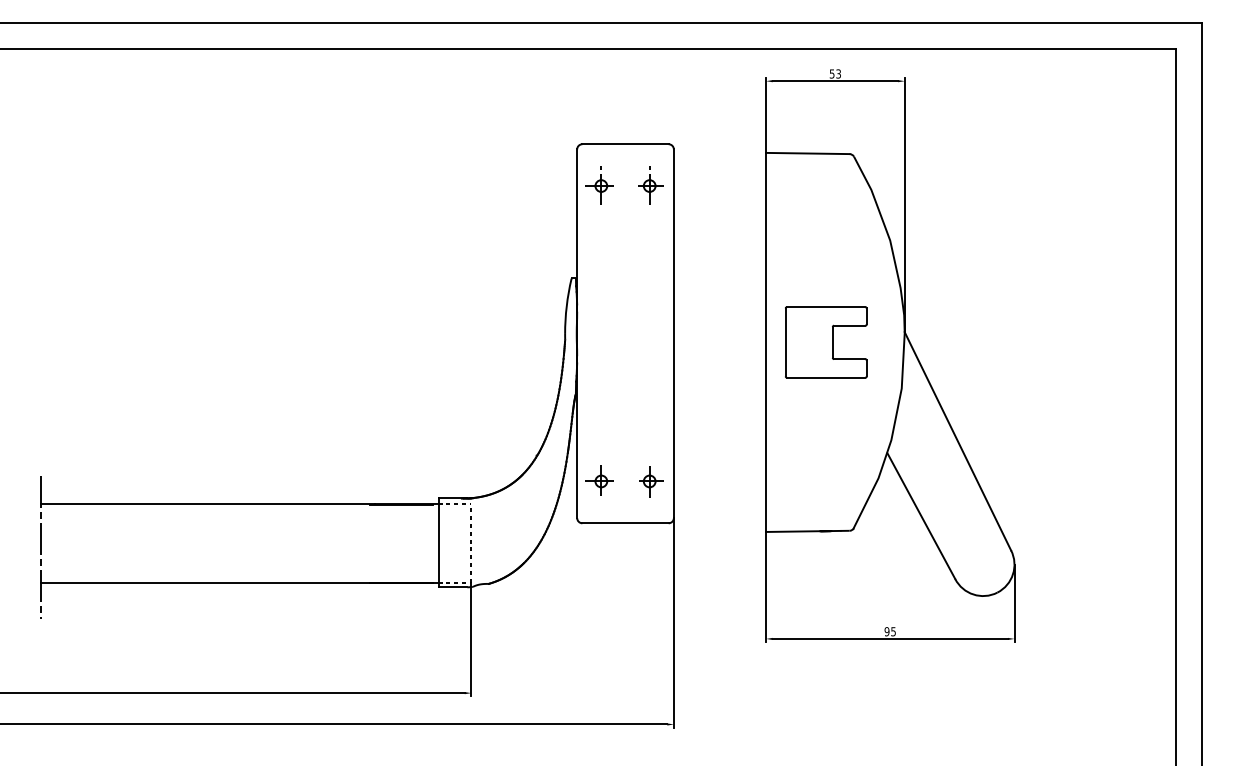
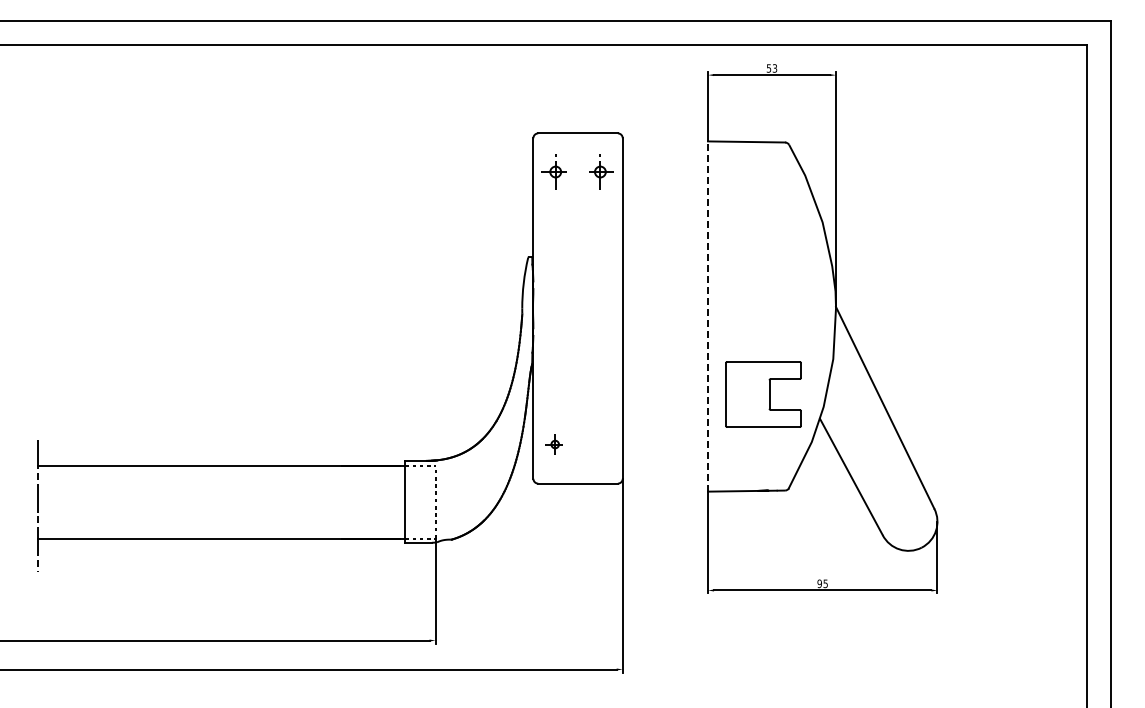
line: (766, 342) -> (708, 316), solid -> dashed
part: (826, 342) -> (763, 394), moved
part: (598, 479) -> (553, 443), size x0.7
part: (650, 482) -> (601, 445), removed

